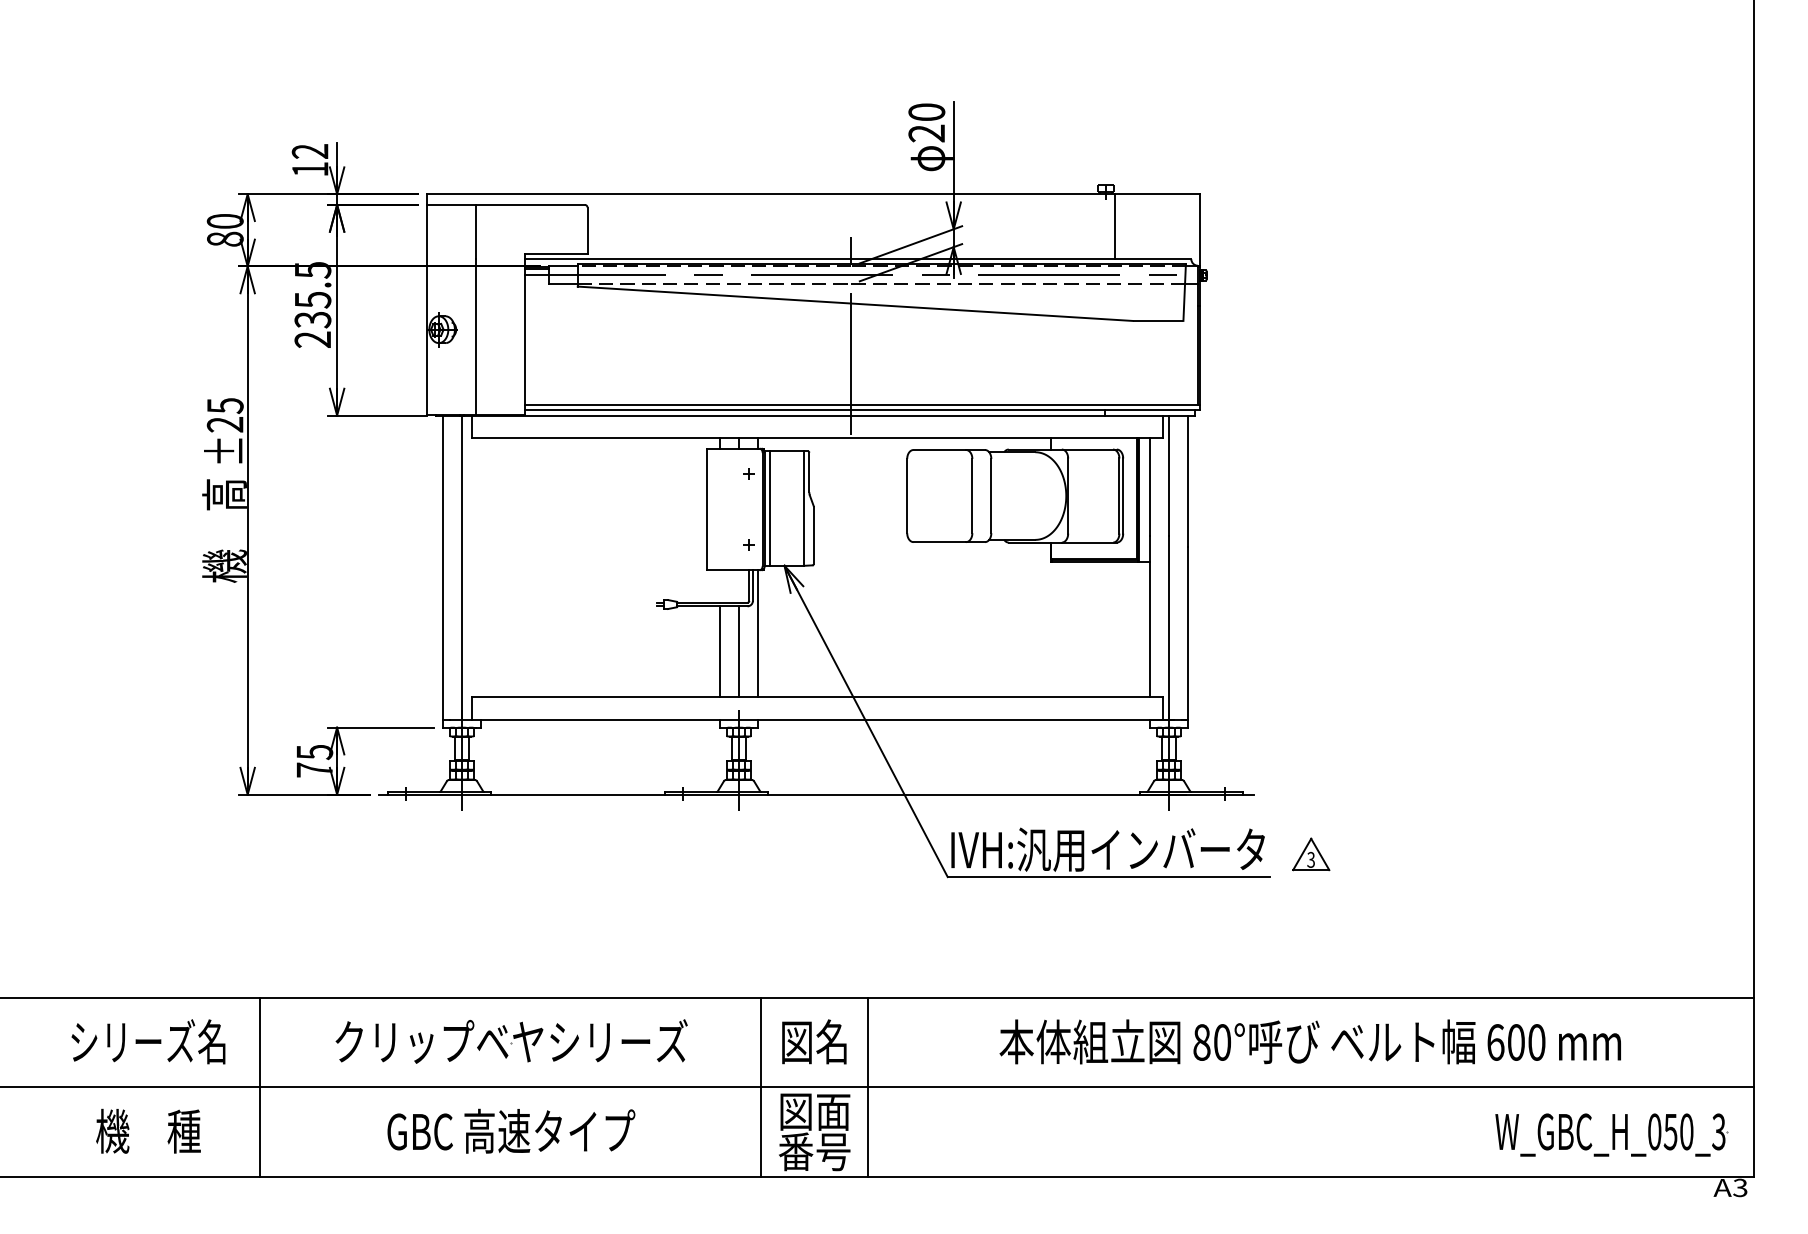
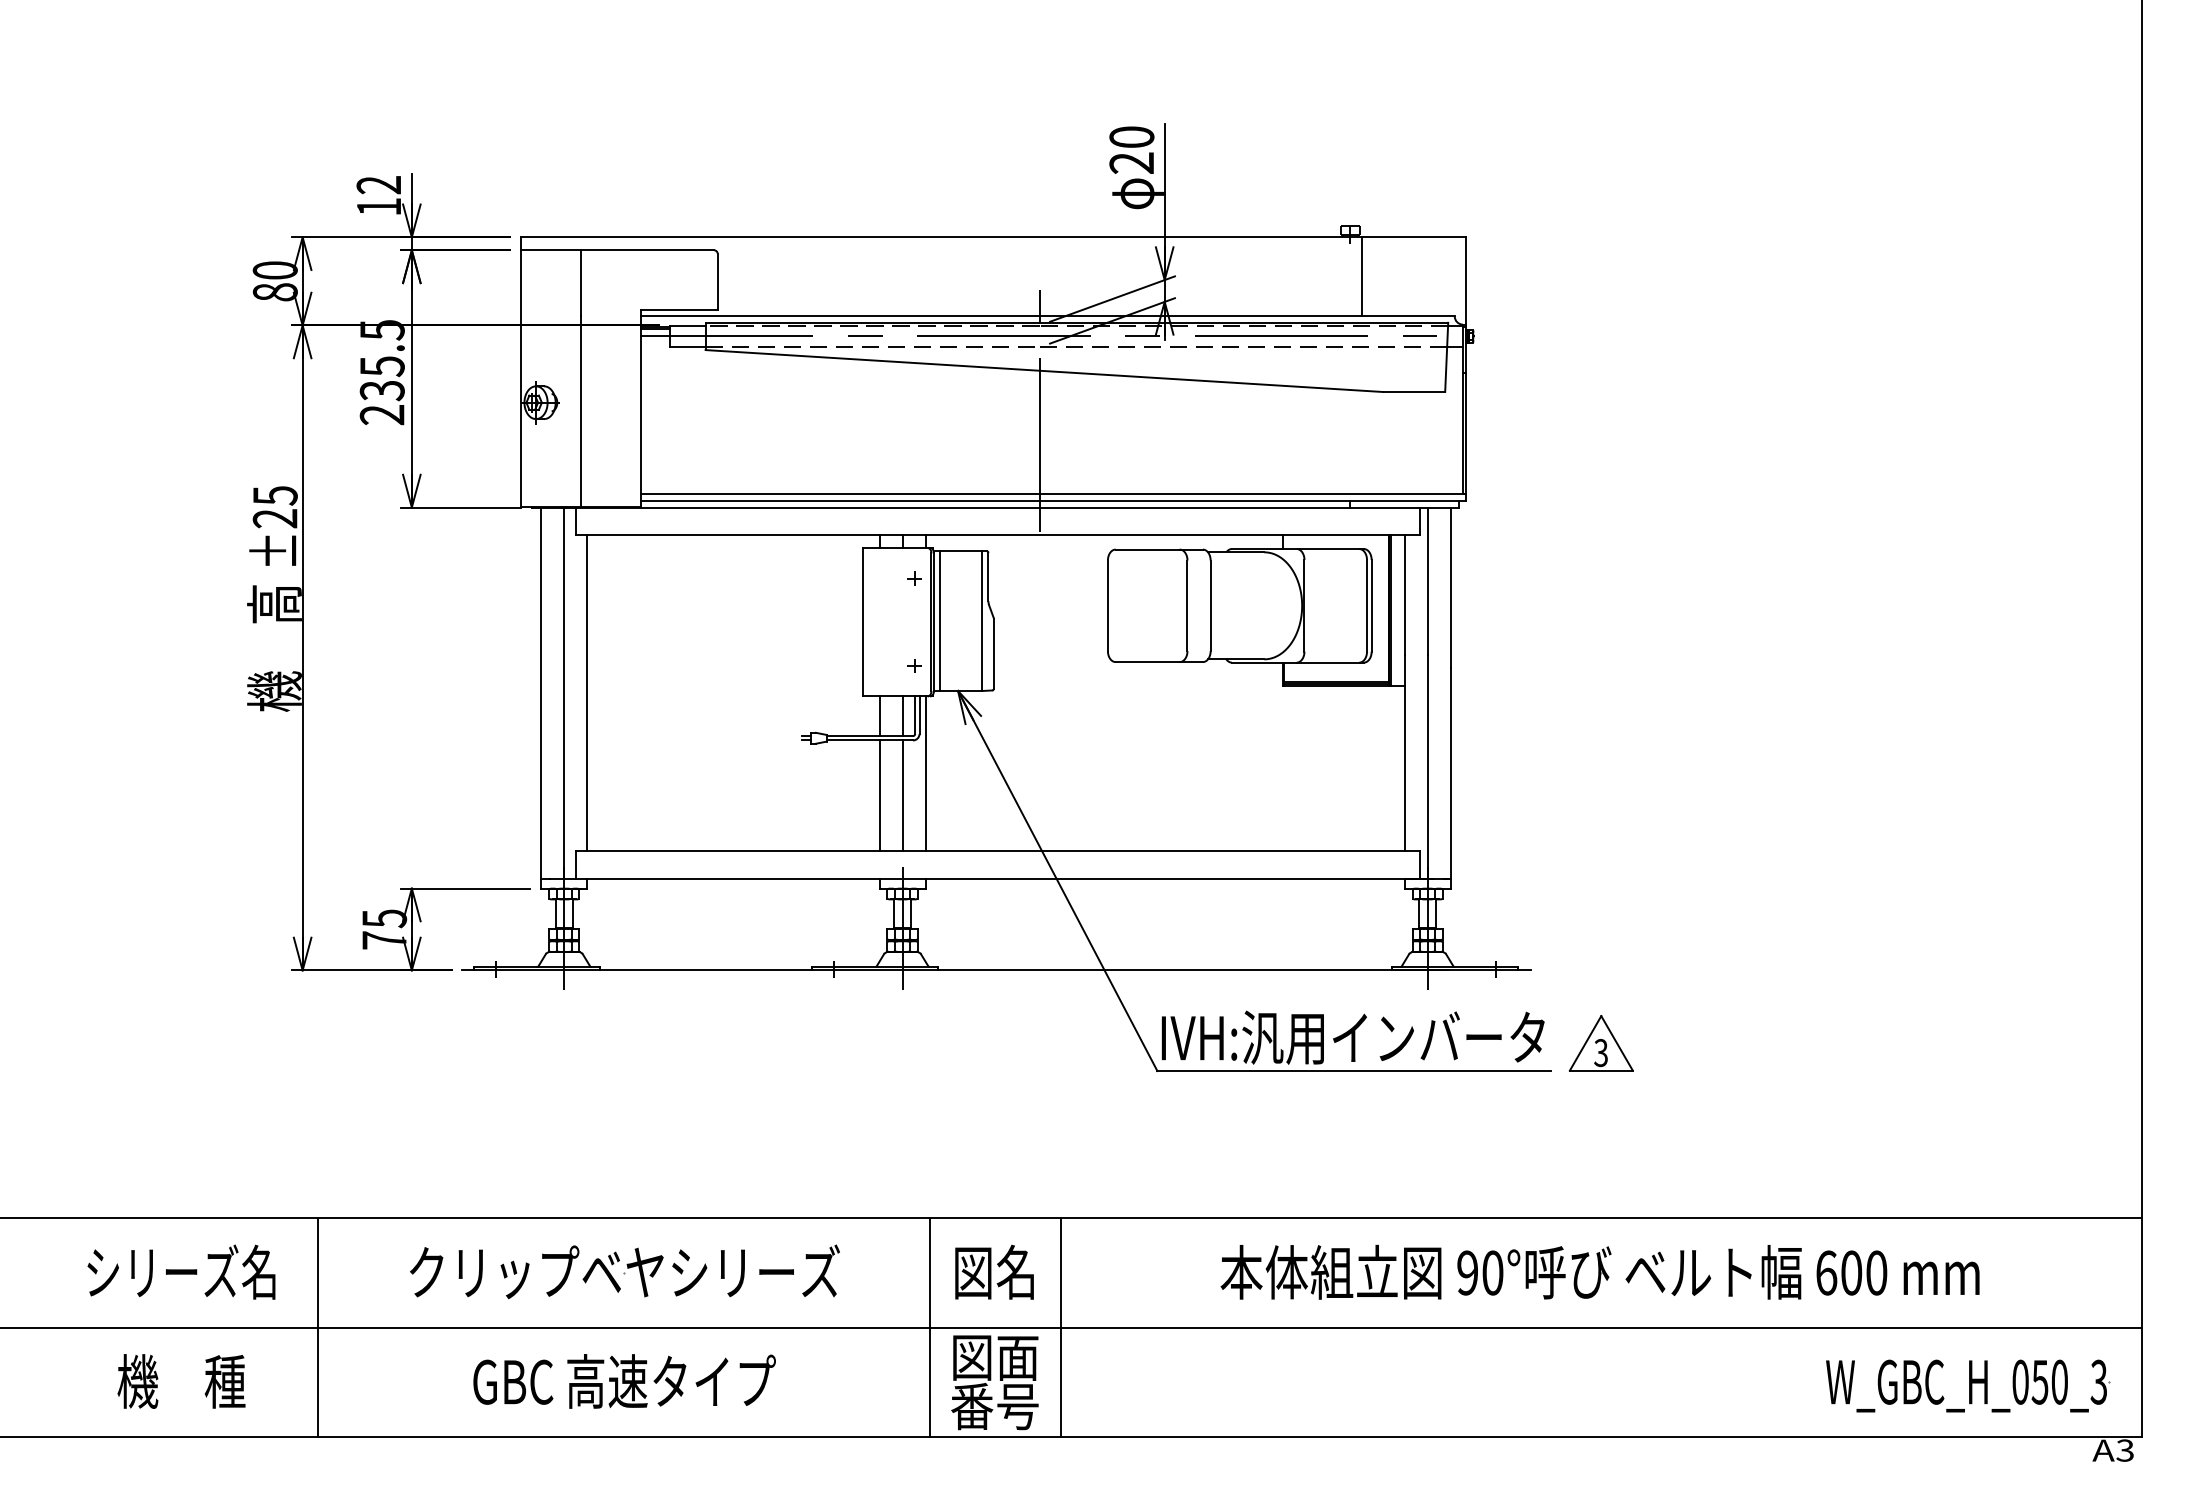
line: (480, 567) -> (587, 692), added
line: (720, 586) -> (879, 716), added
line: (738, 586) -> (902, 716), added
part: (1310, 854) -> (1600, 1043), size x1.43
text: (1201, 1042) -> (1467, 1272), 80° -> 90°

